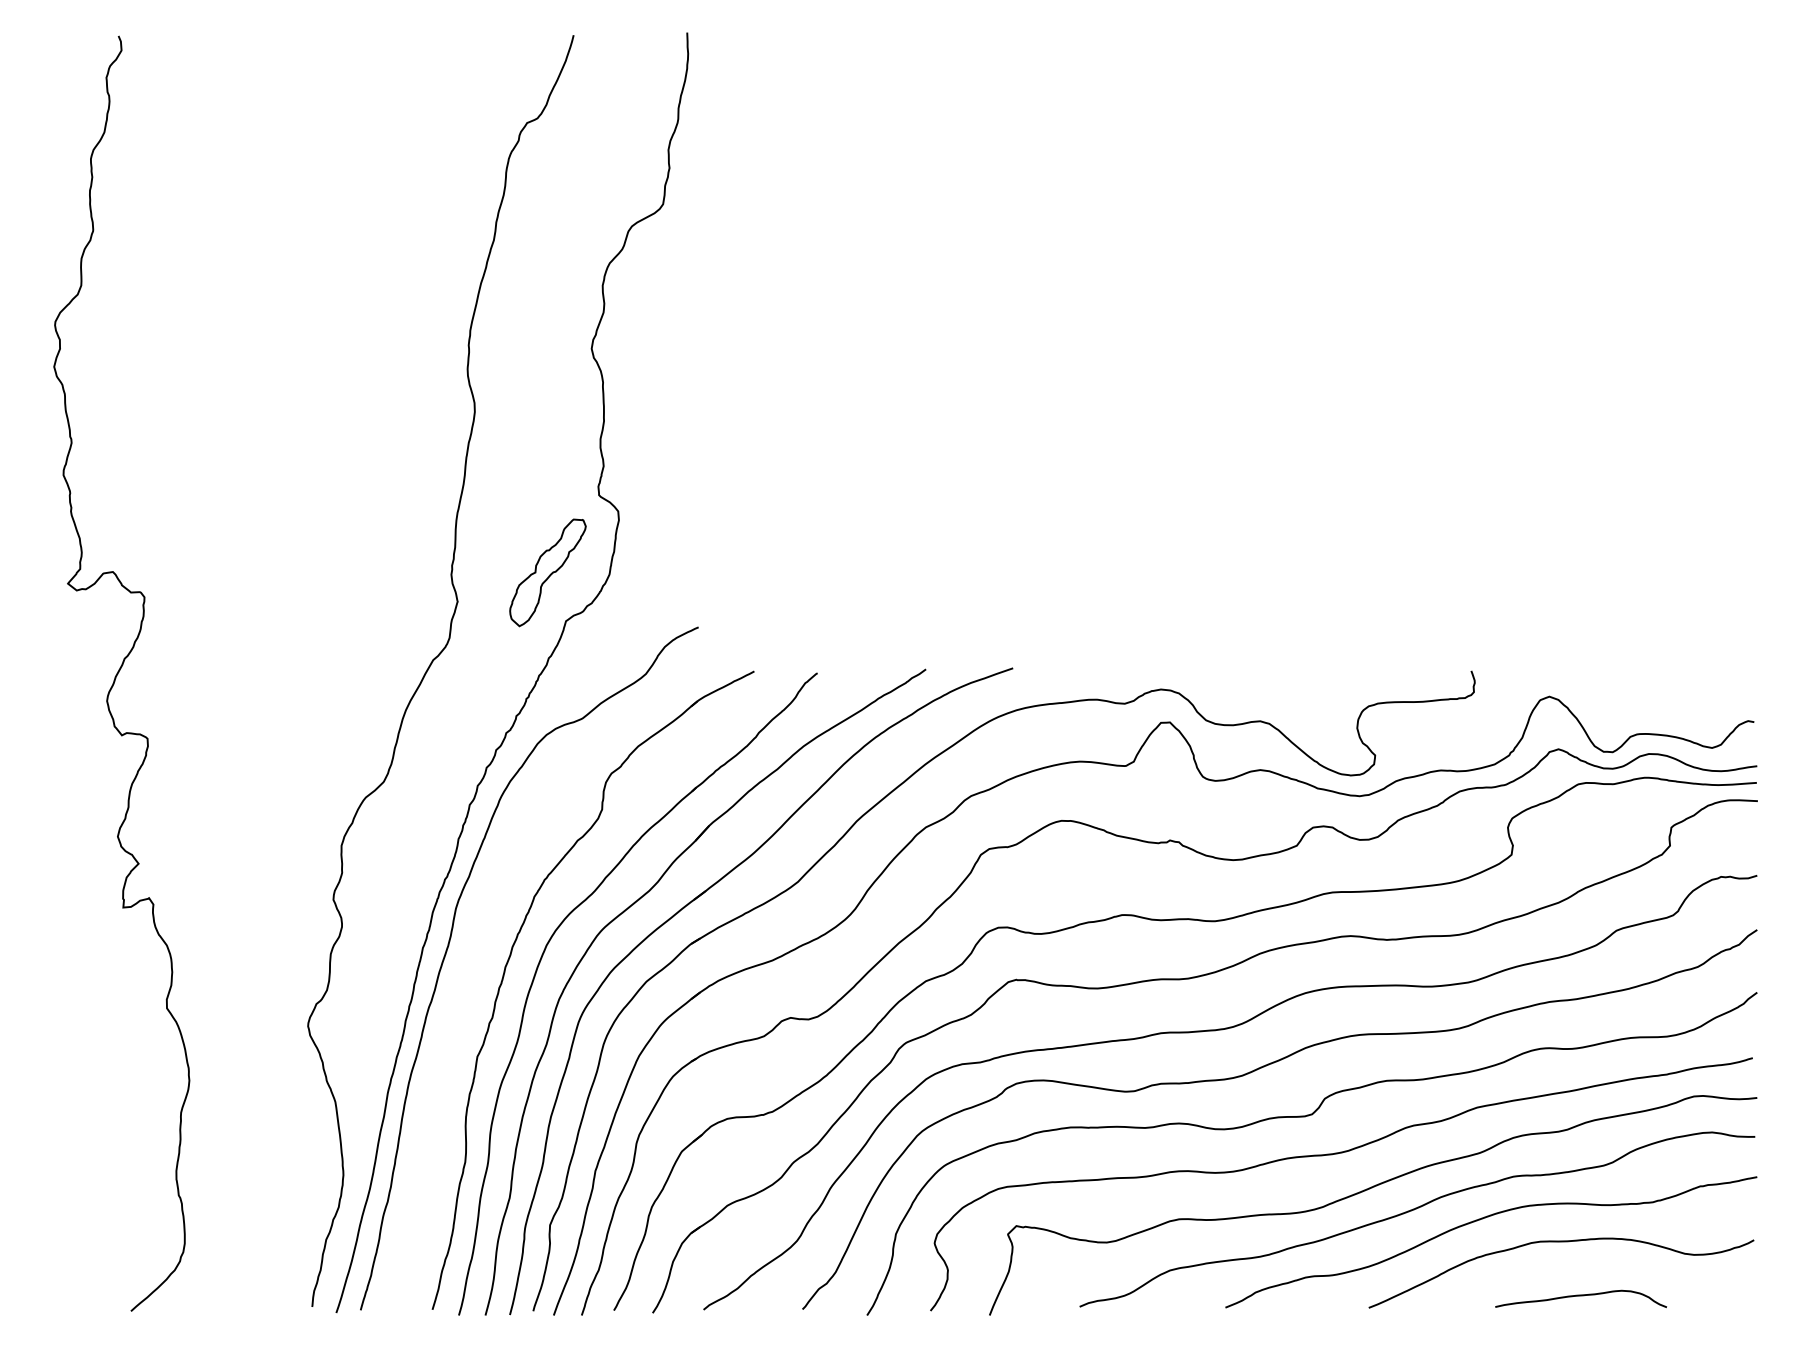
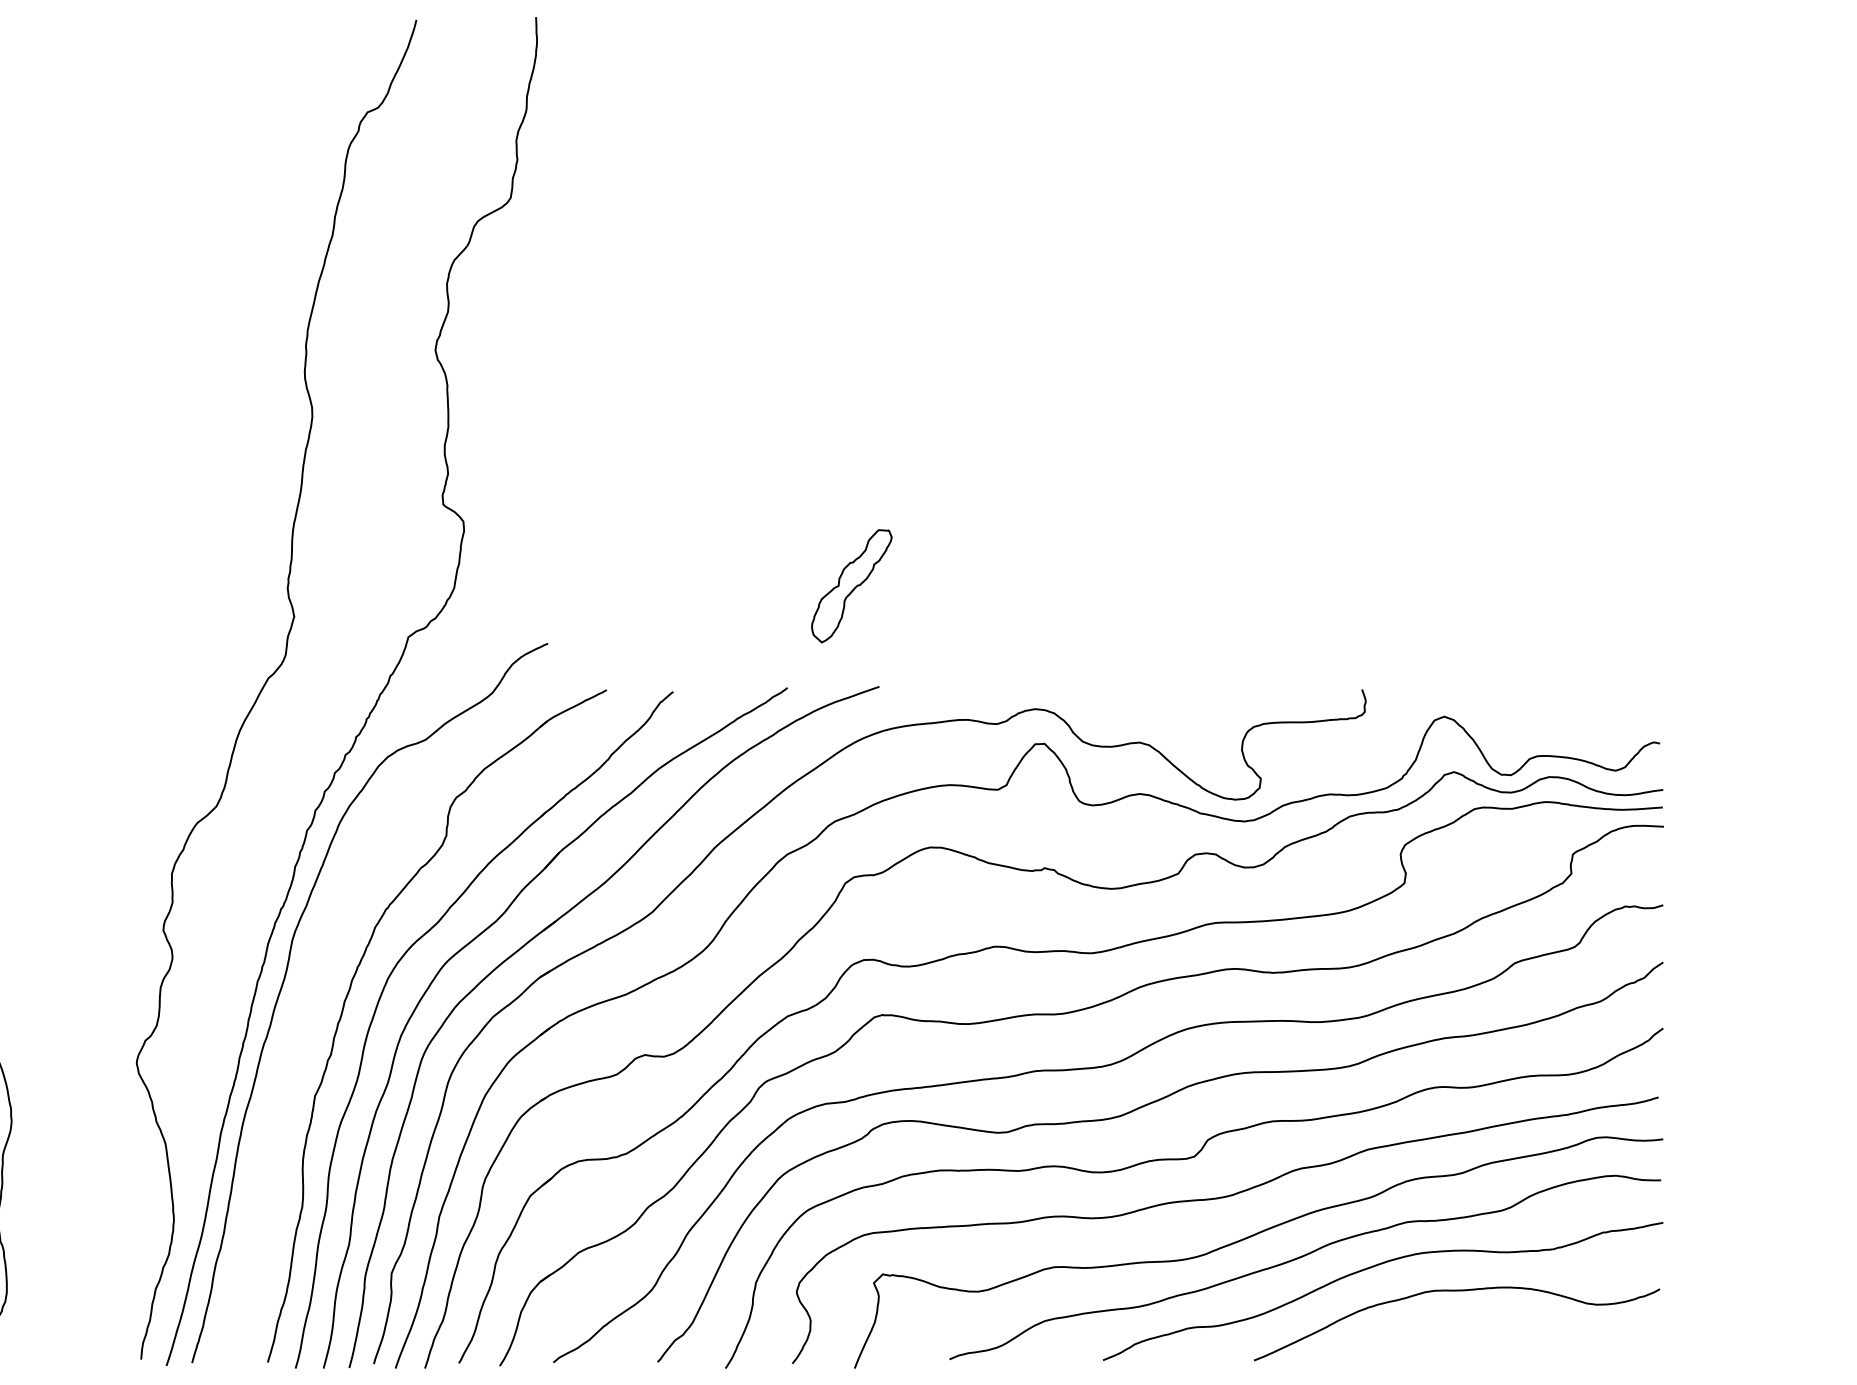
part: (547, 572) -> (851, 585), moved
curve: (1581, 1296) -> (1478, 1348), removed

